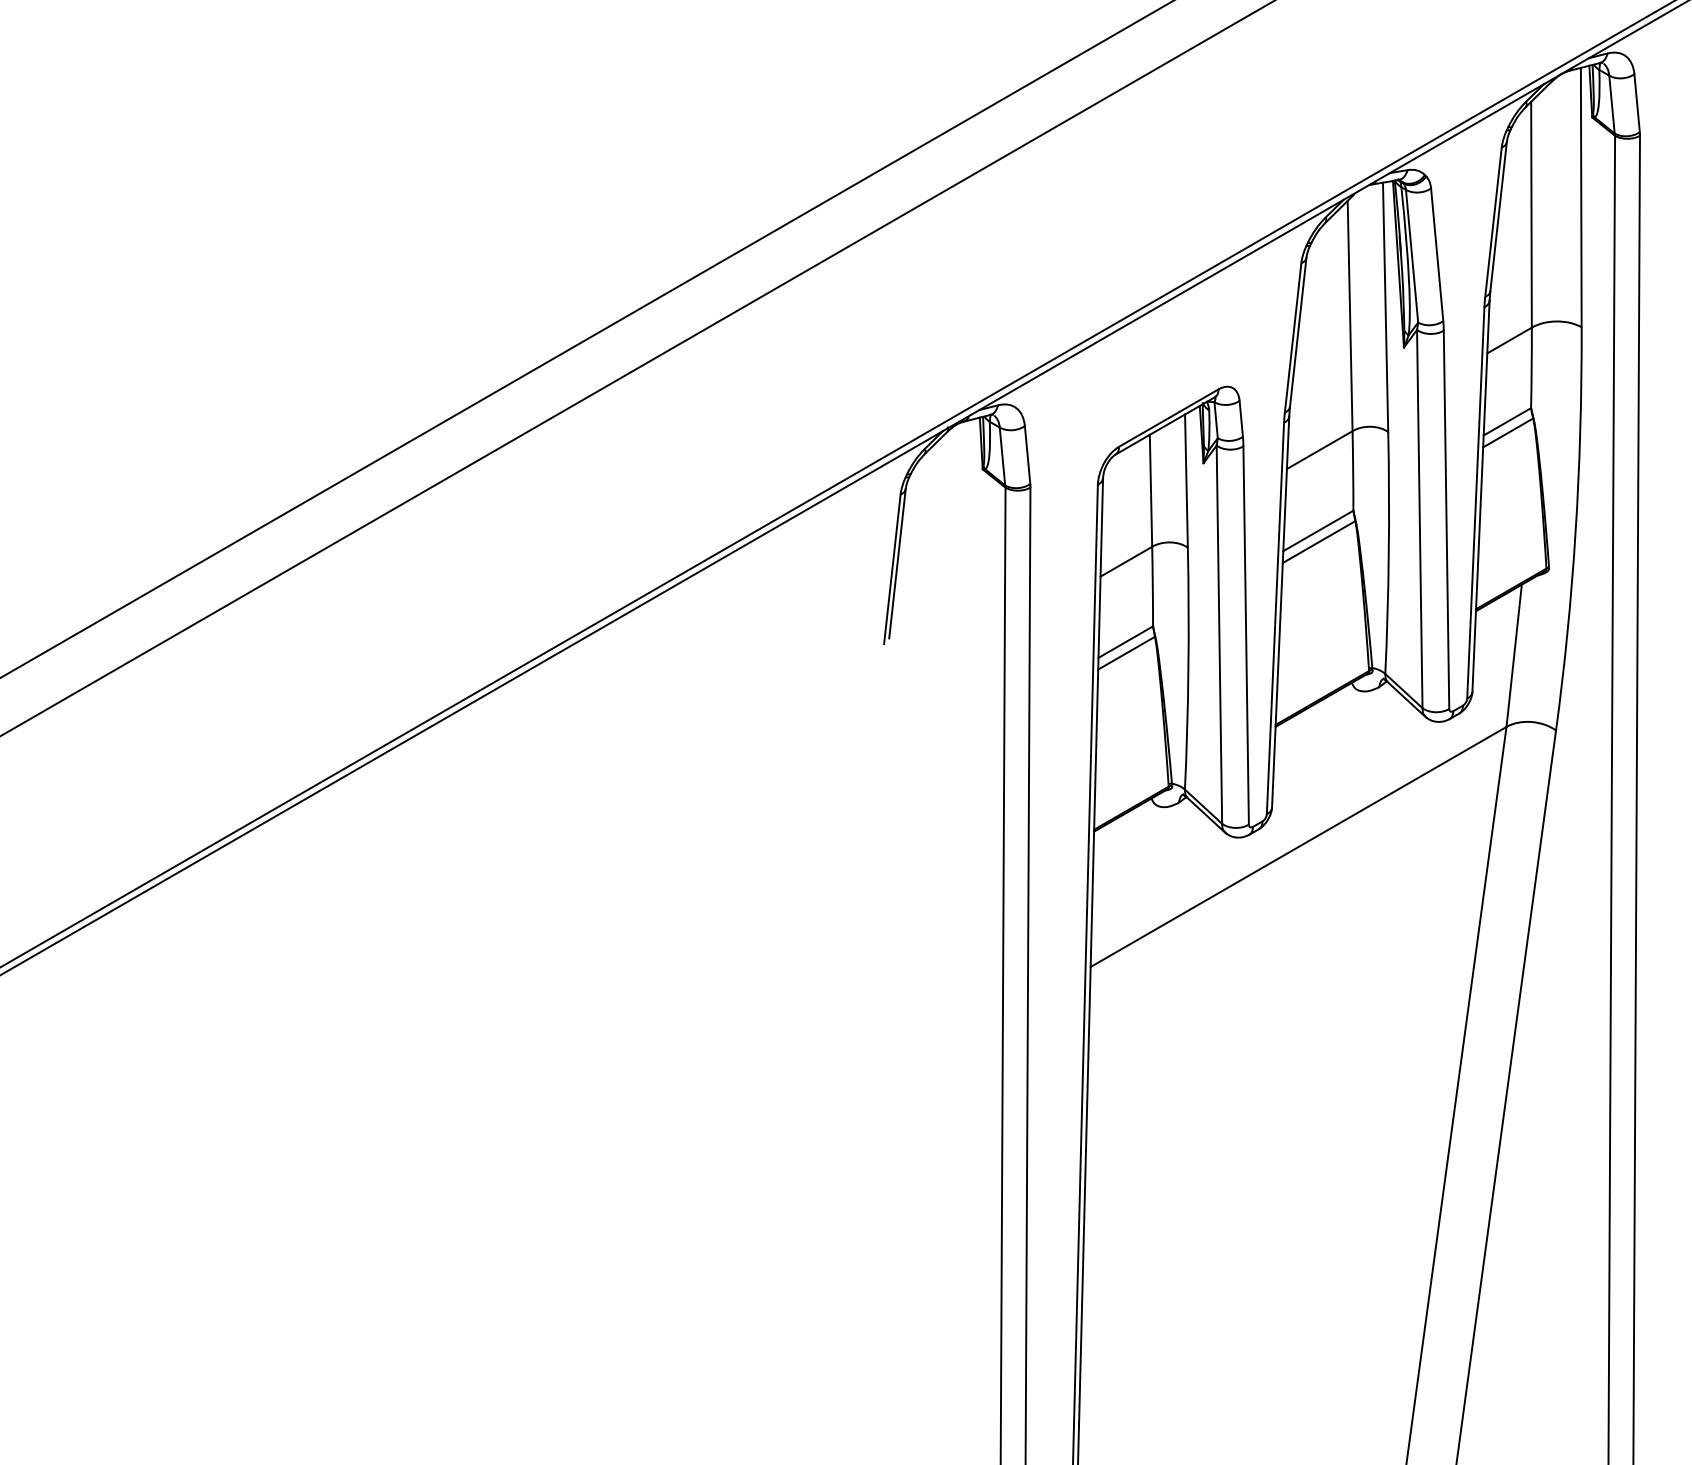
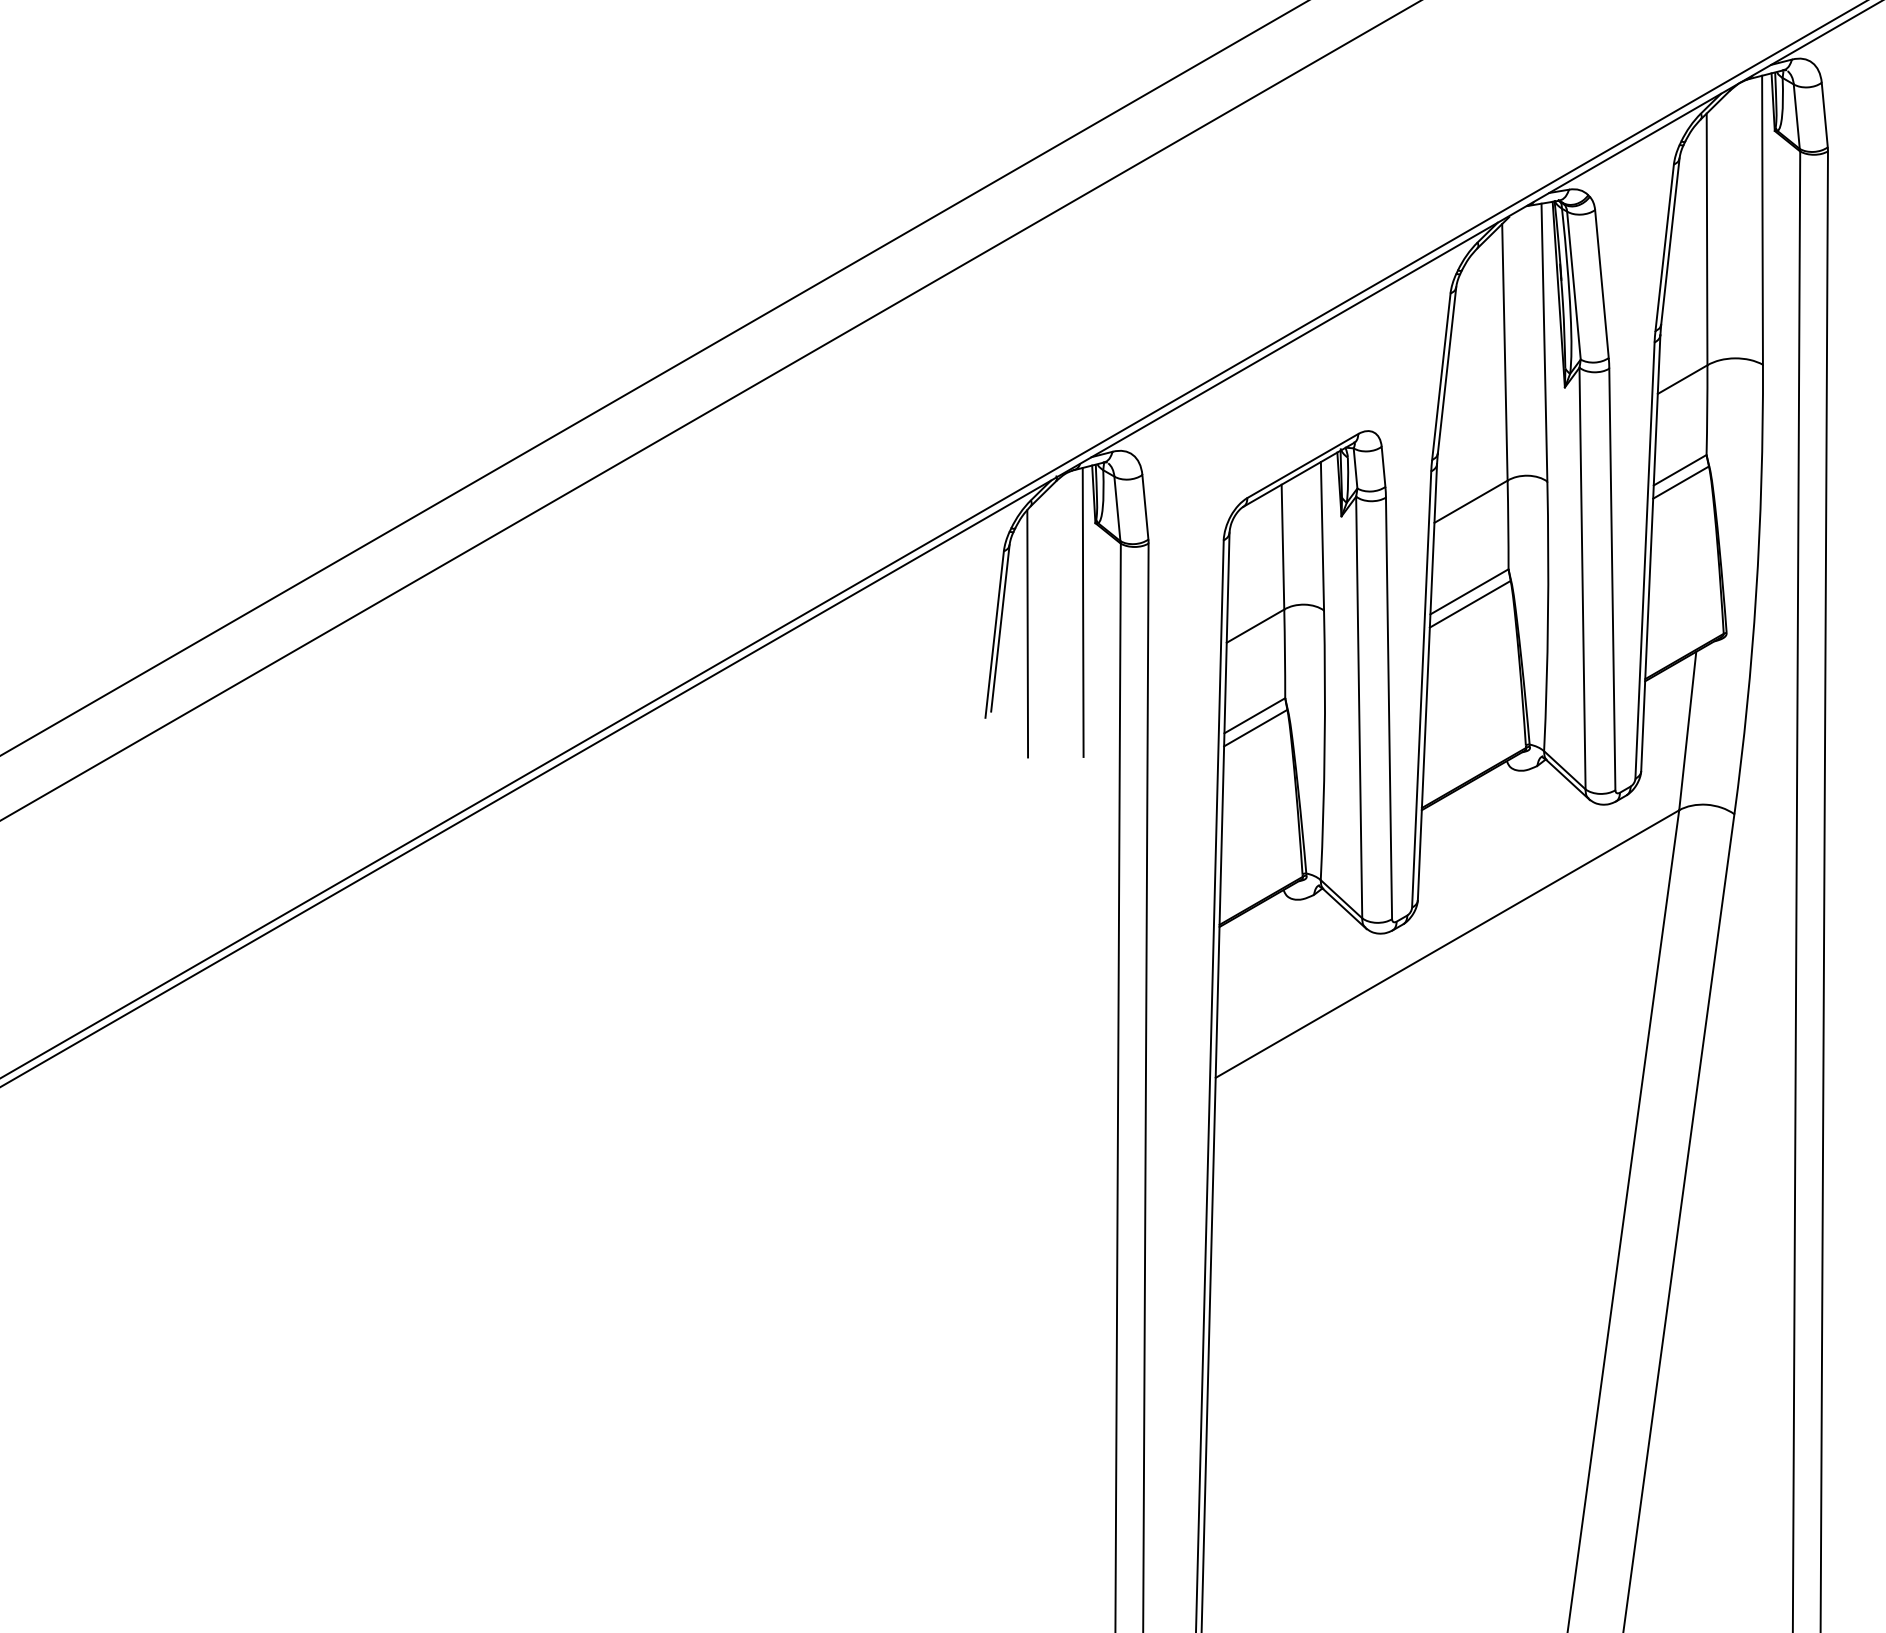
line: (971, 549) -> (1082, 612), added
line: (921, 568) -> (1027, 633), added

